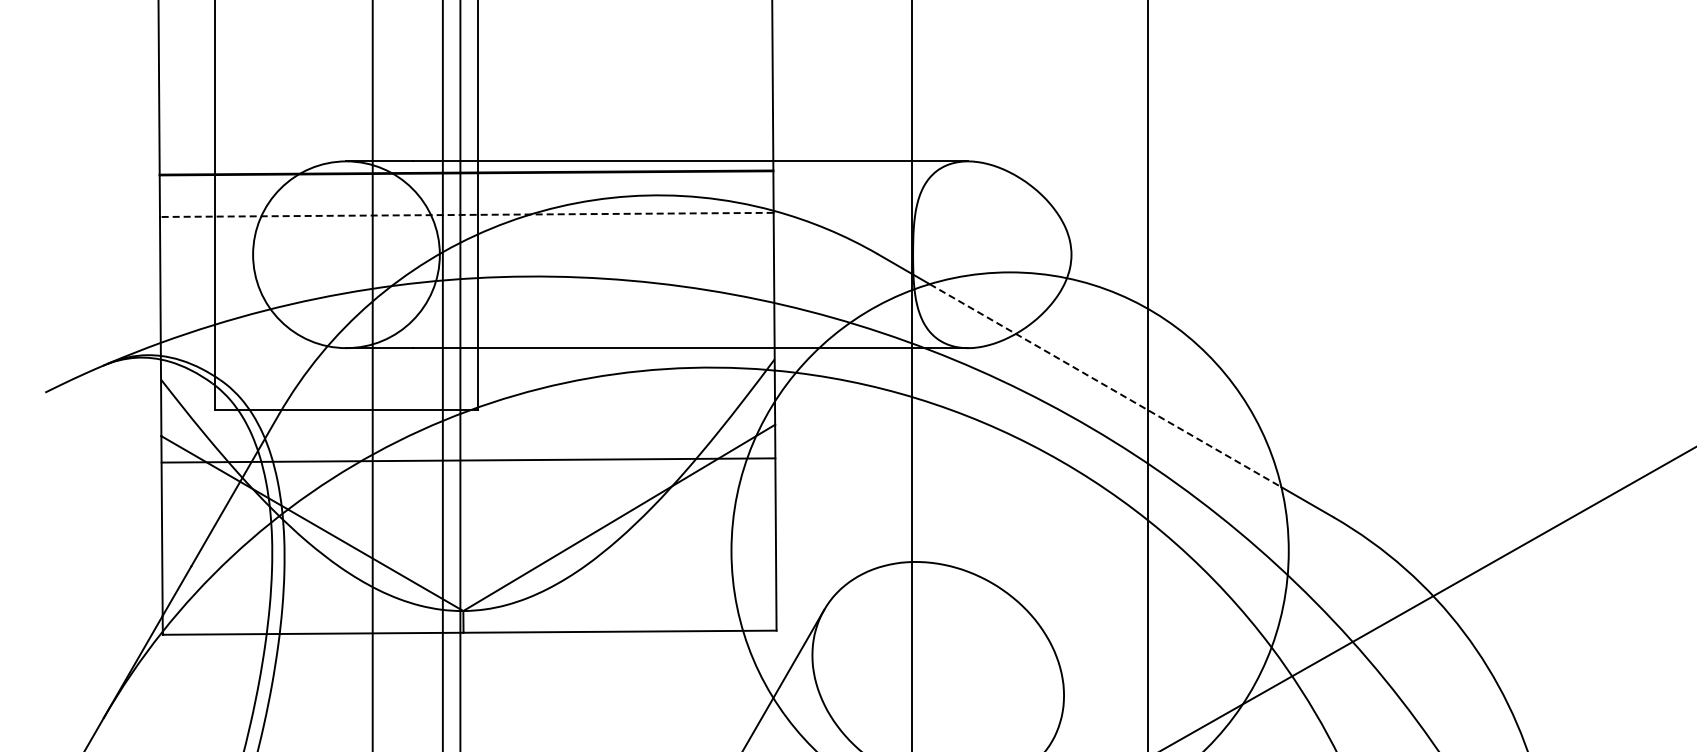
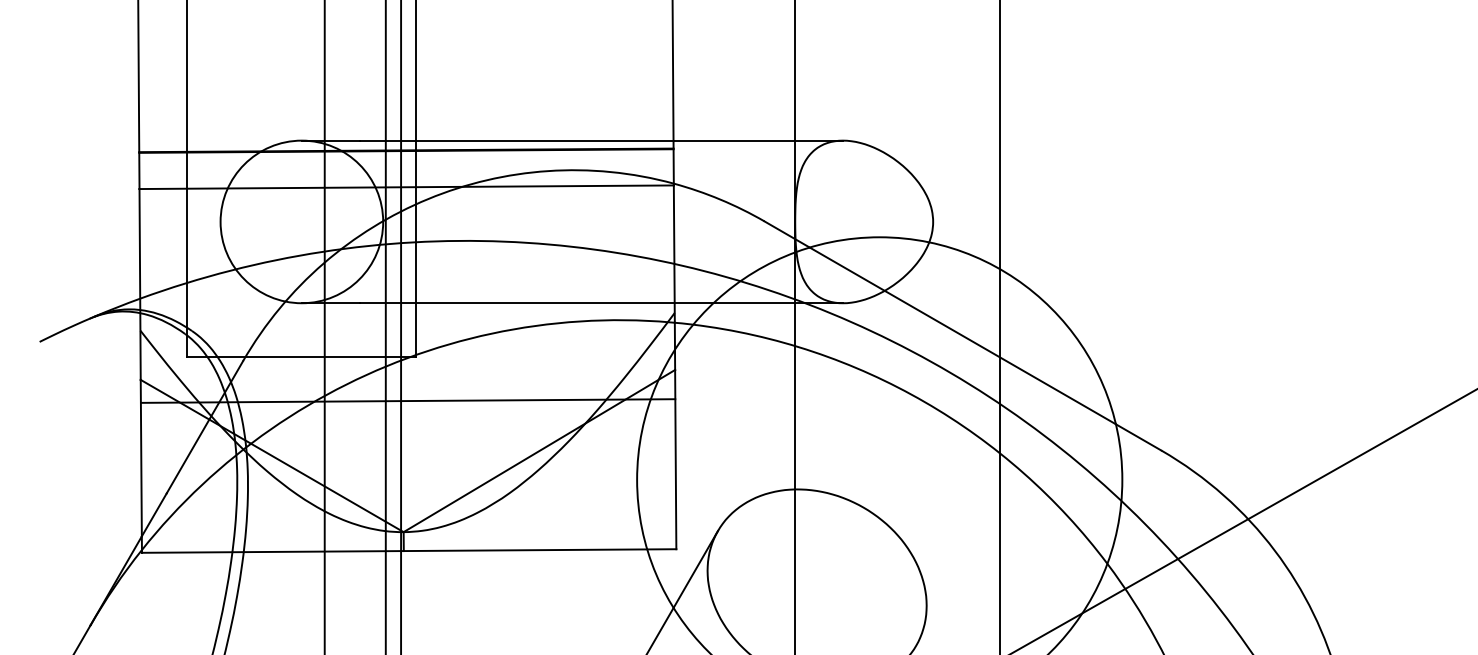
line: (466, 214) -> (406, 186), dashed -> solid
line: (1105, 385) -> (962, 335), dashed -> solid

